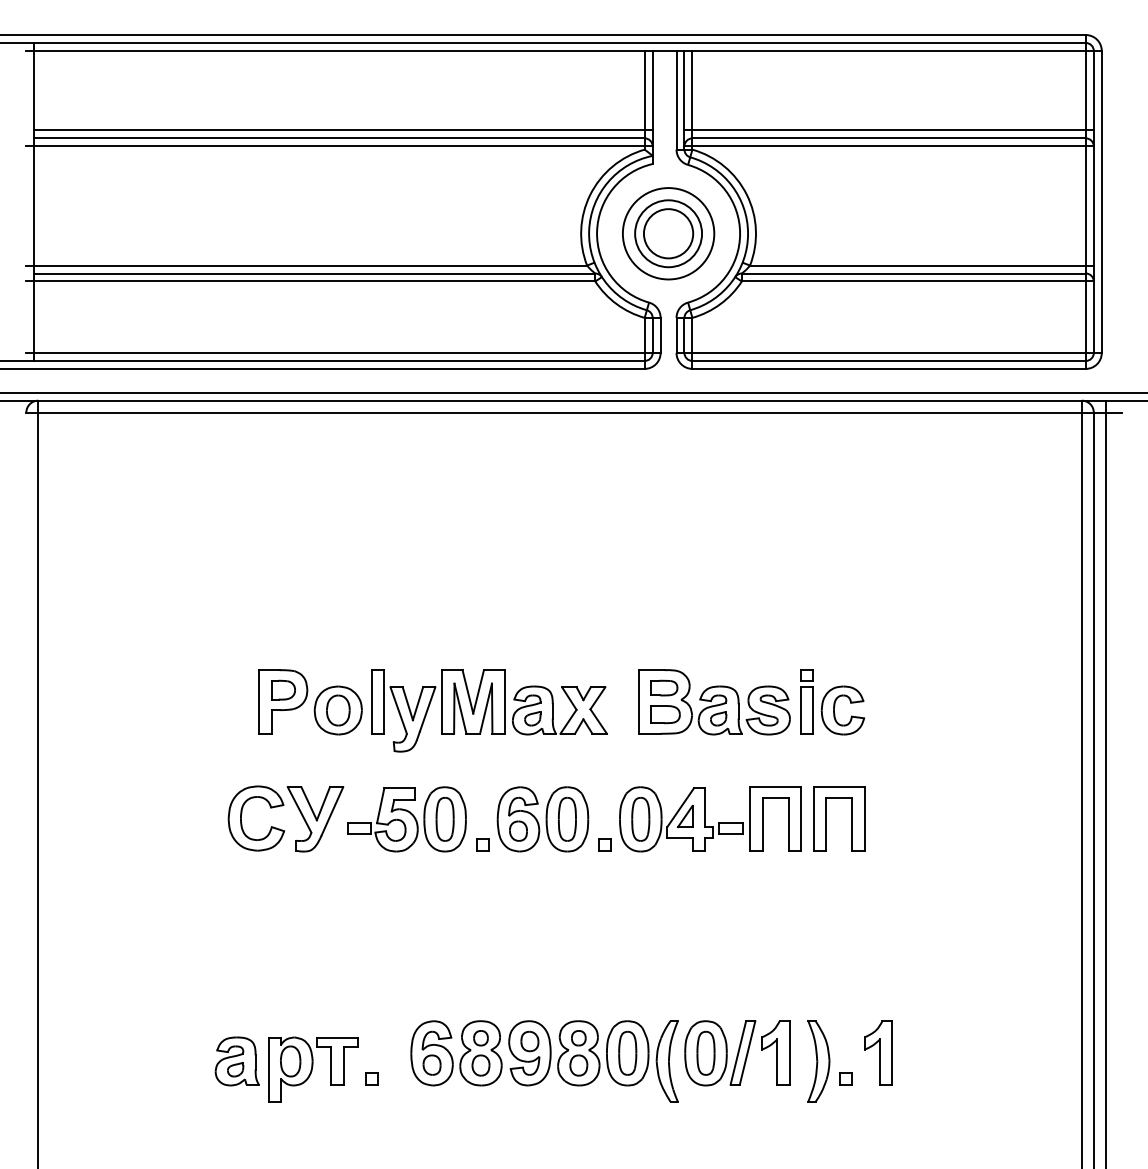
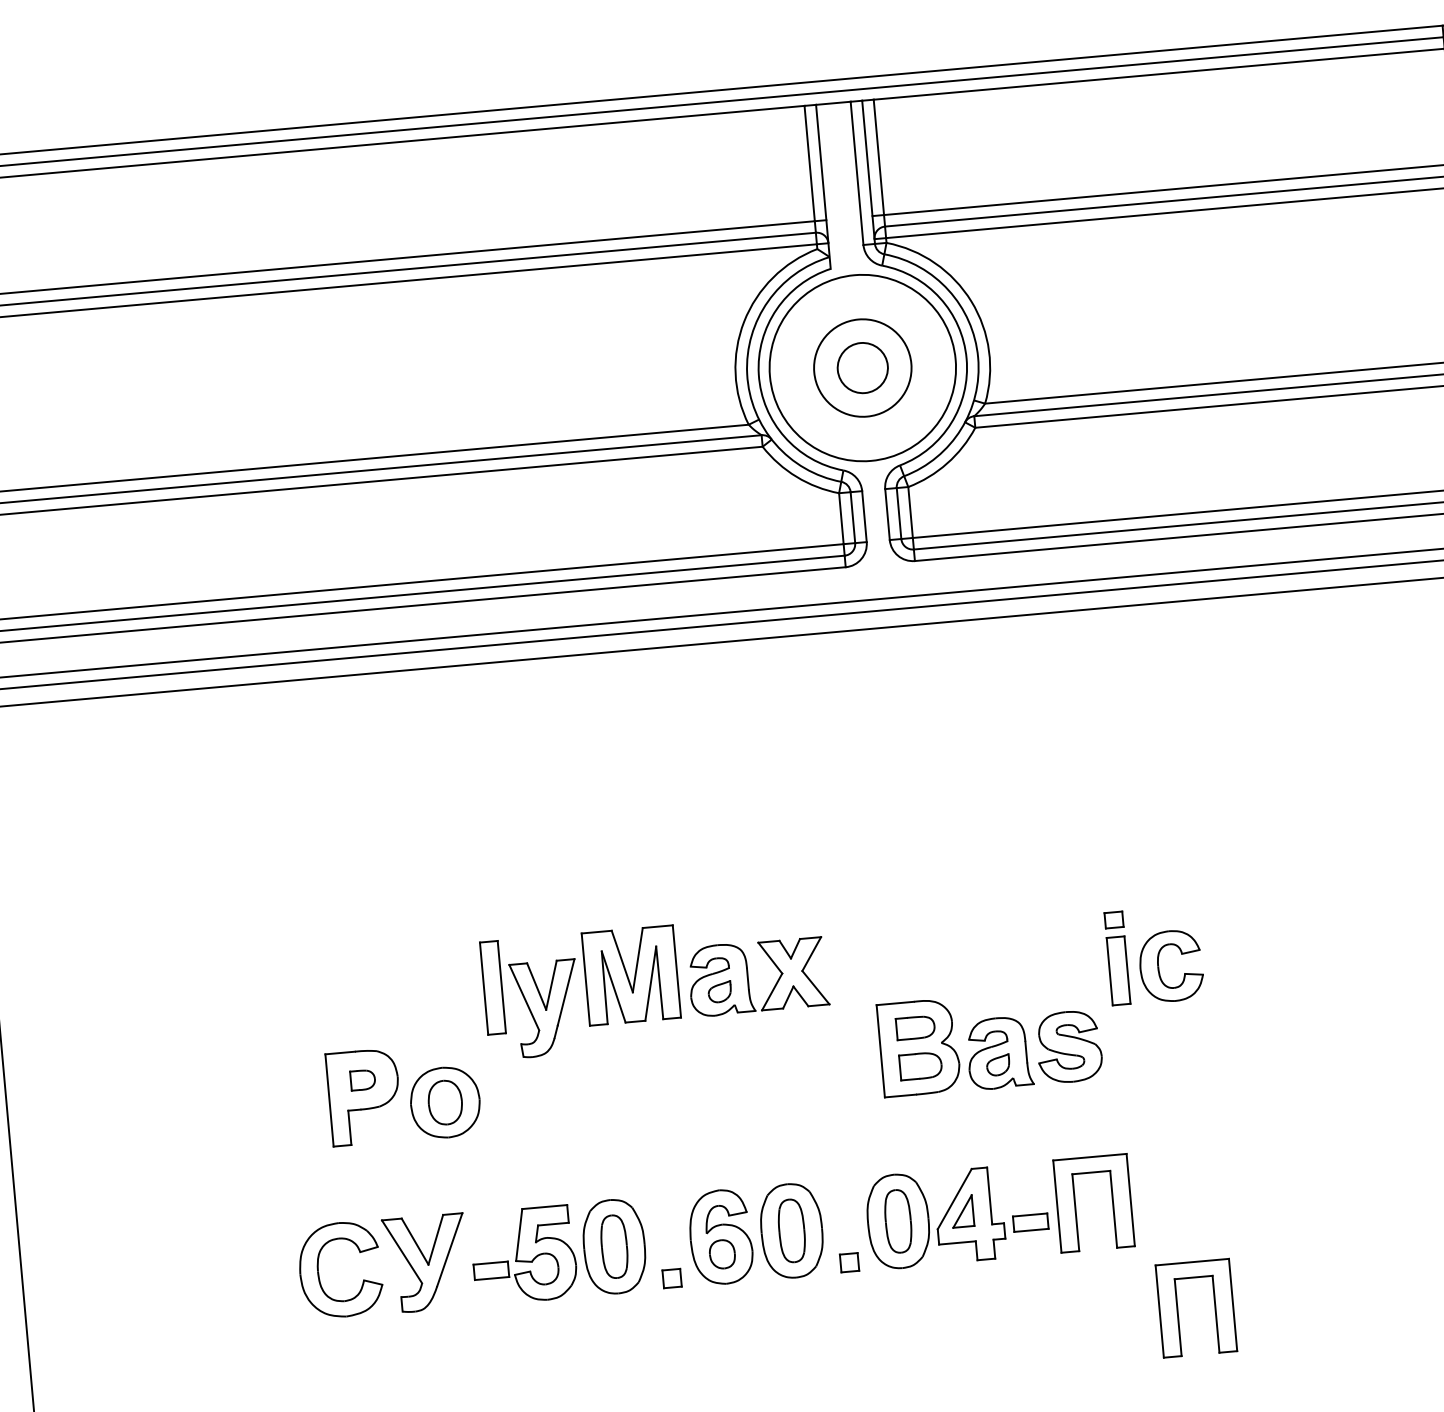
circle: (668, 233) -> (862, 367), size x0.7
circle: (668, 233) -> (862, 367), size x1.4
part: (283, 689) -> (363, 1079), size x0.7
part: (832, 702) -> (1155, 955), moved
part: (489, 710) -> (656, 985), moved
part: (851, 818) -> (1214, 1306), moved

